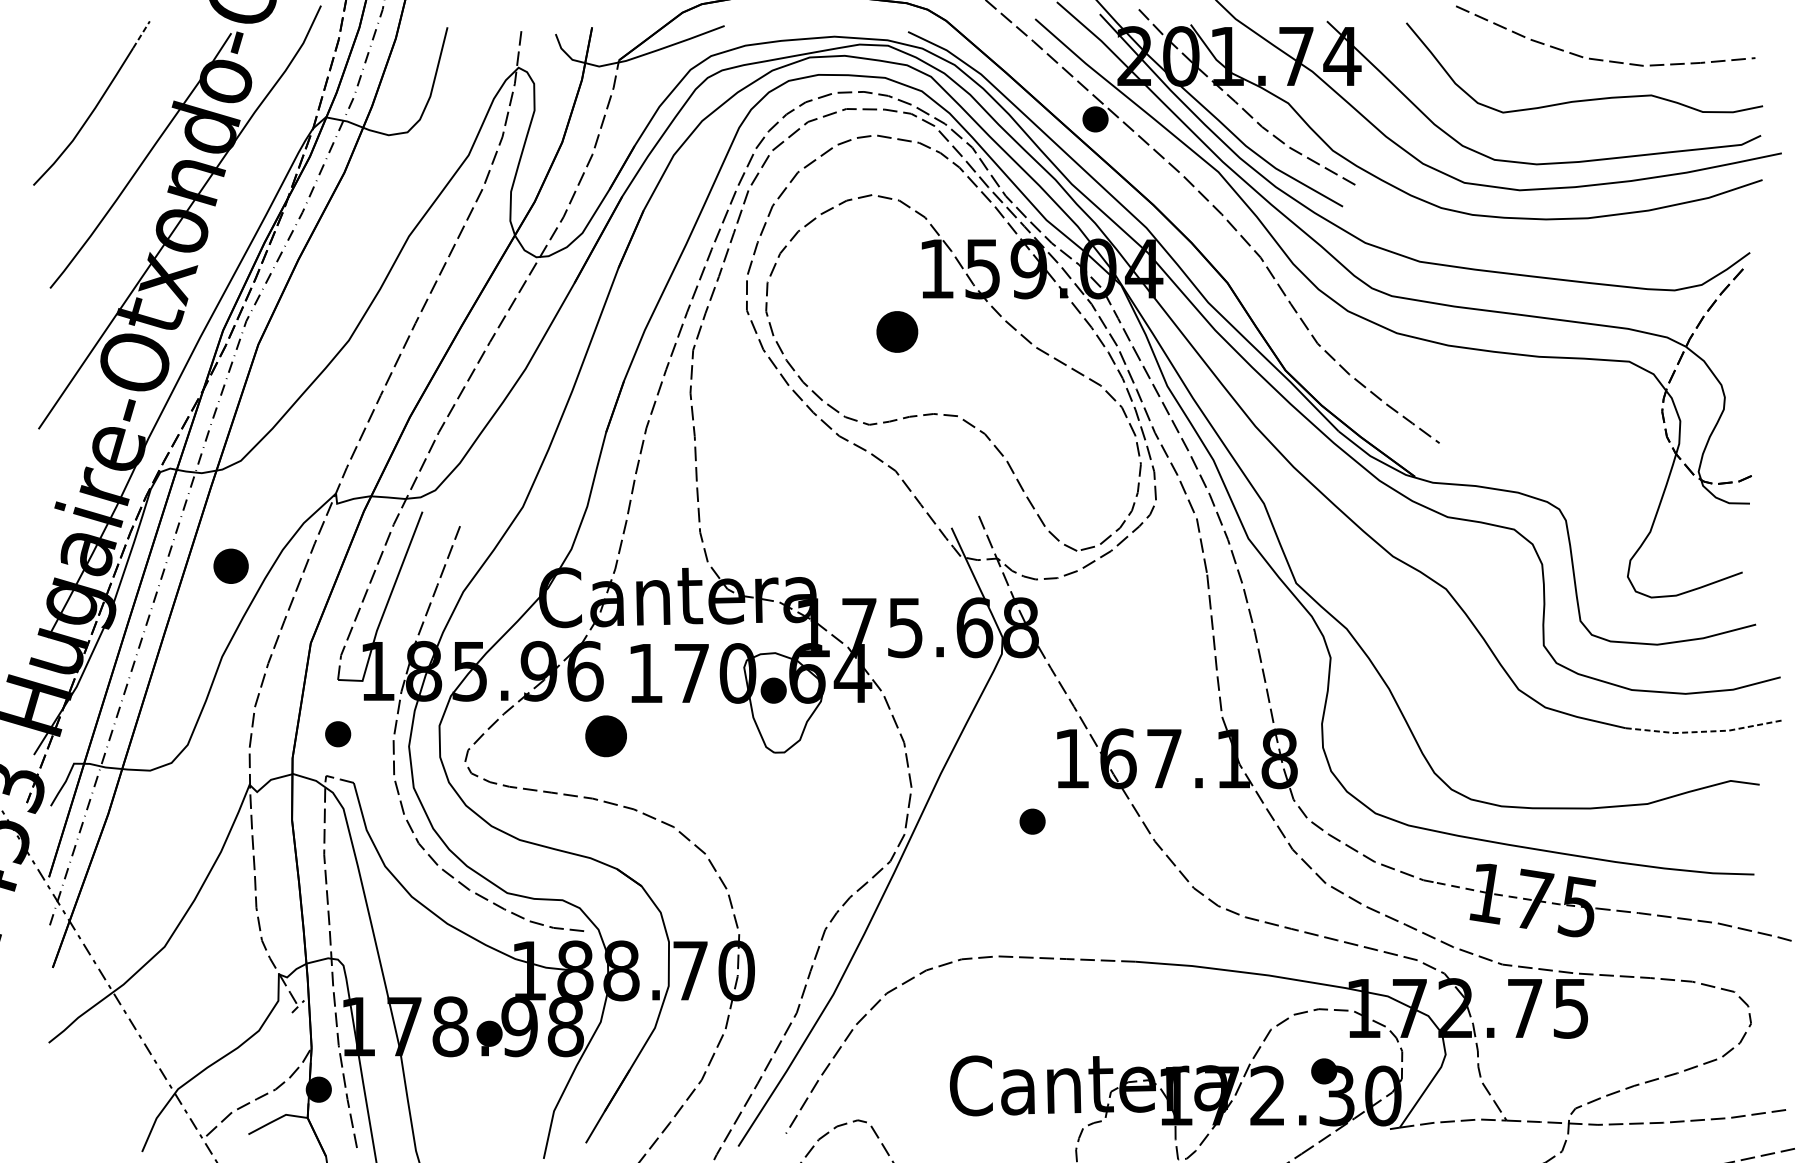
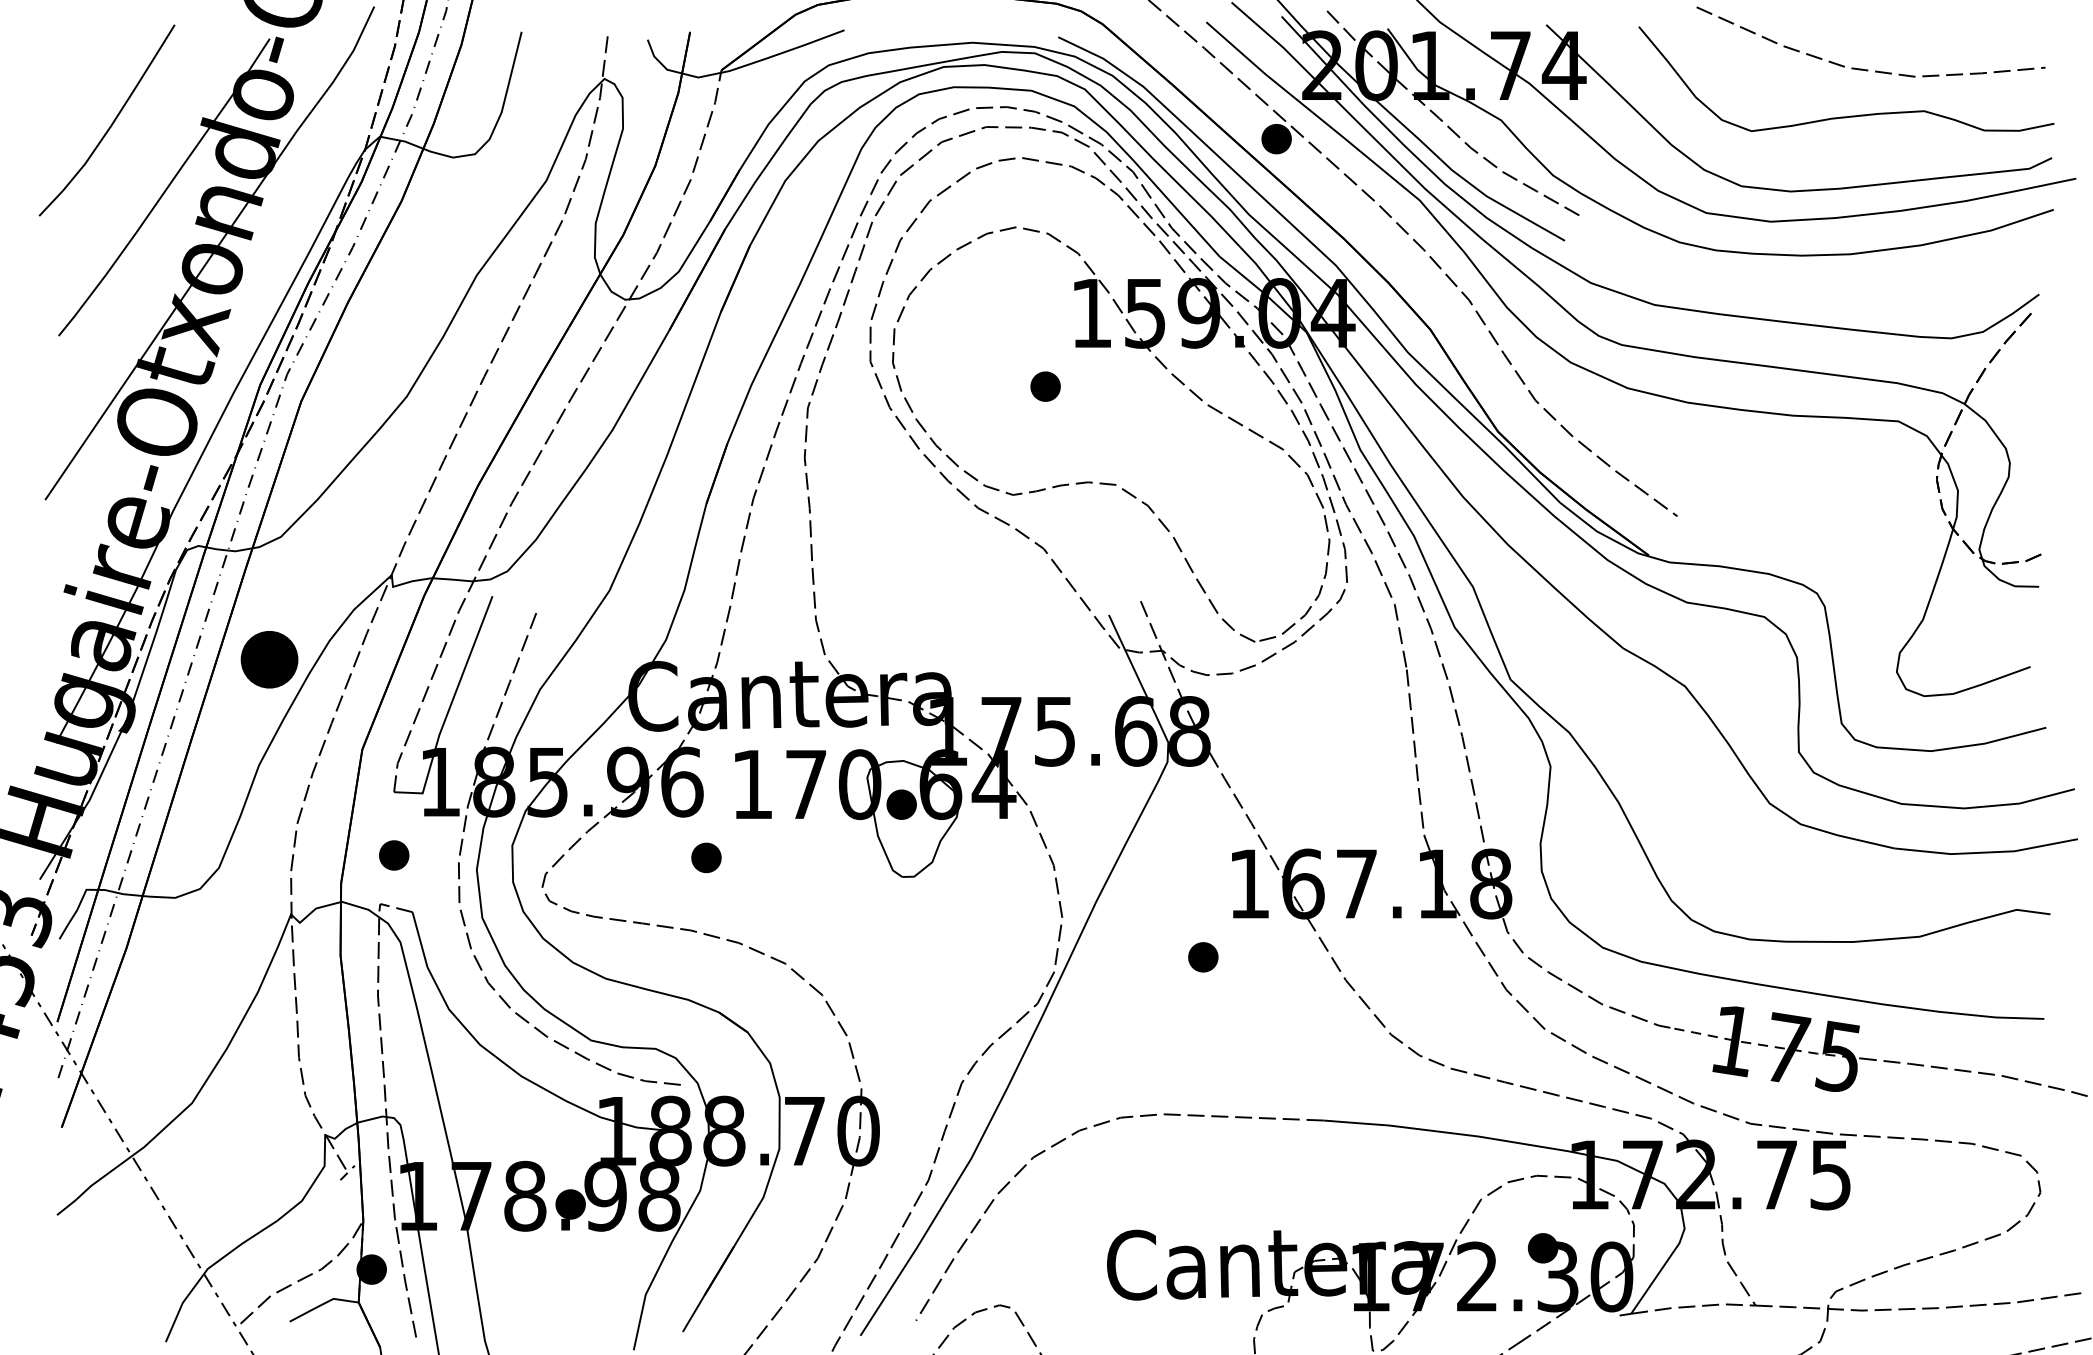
line: (141, 34) -> (165, 40), dashed -> solid
part: (897, 331) -> (1045, 386), size x0.62
part: (231, 566) -> (269, 659), size x1.43
line: (1704, 731) -> (1986, 852), dashed -> solid
part: (606, 735) -> (706, 857), size x0.62

